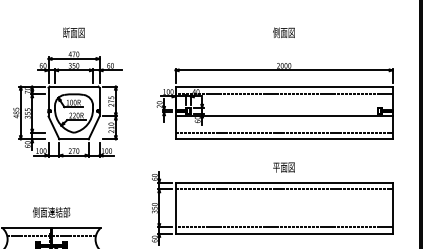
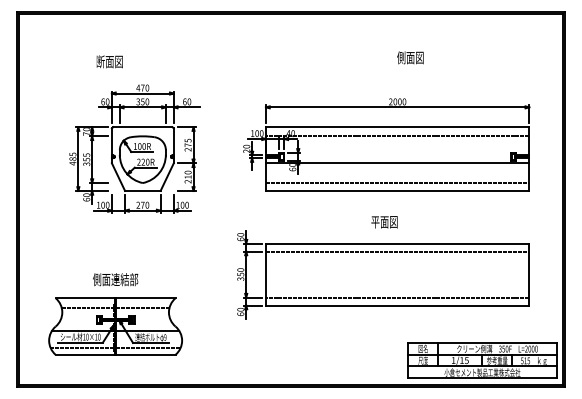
text: (73, 32) -> (109, 61), moved
text: (284, 32) -> (410, 57), moved
text: (284, 167) -> (384, 222), moved

